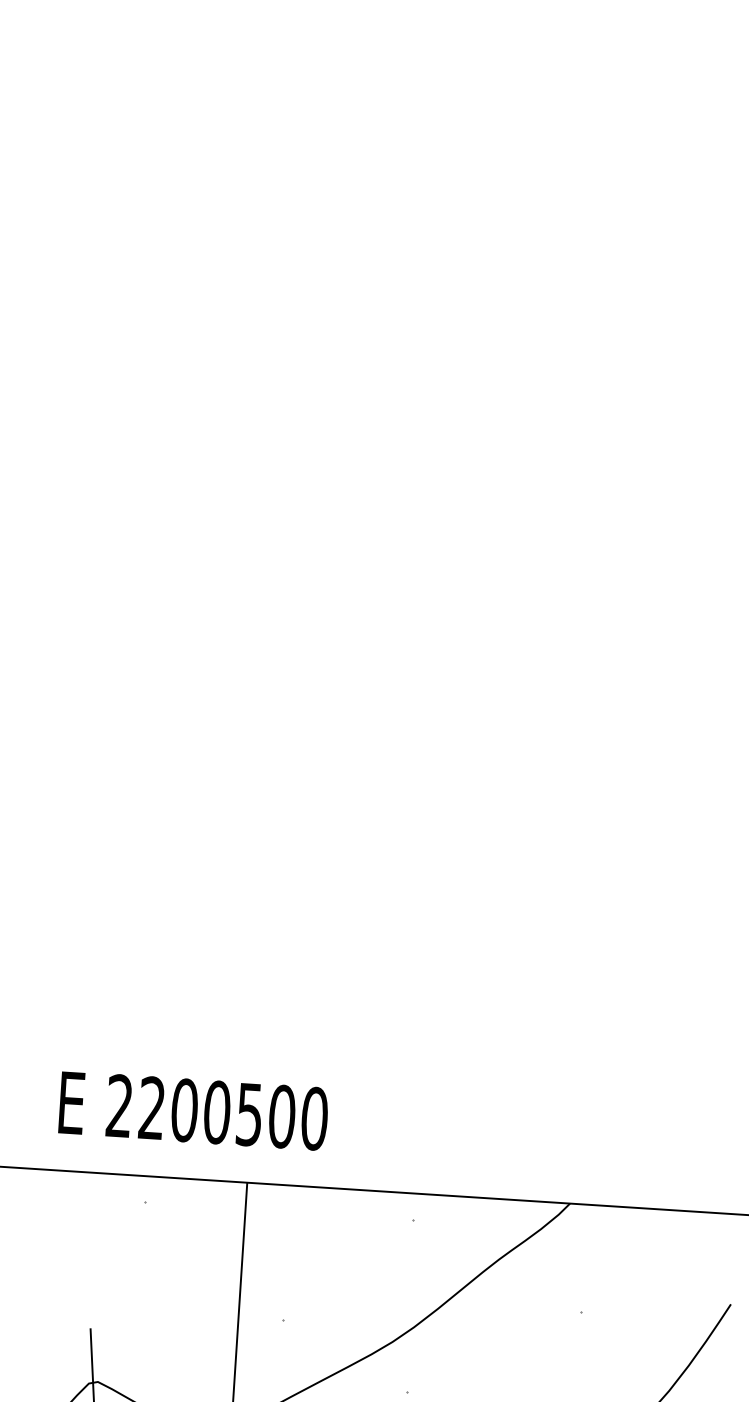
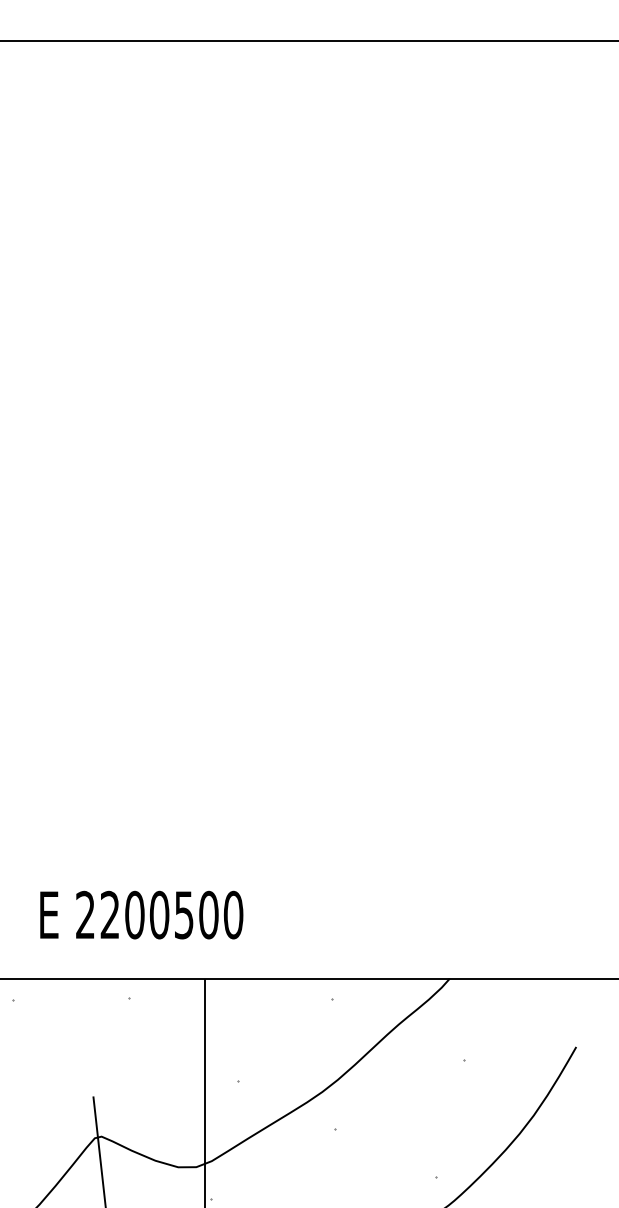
text: (193, 1110) -> (141, 914), moved

